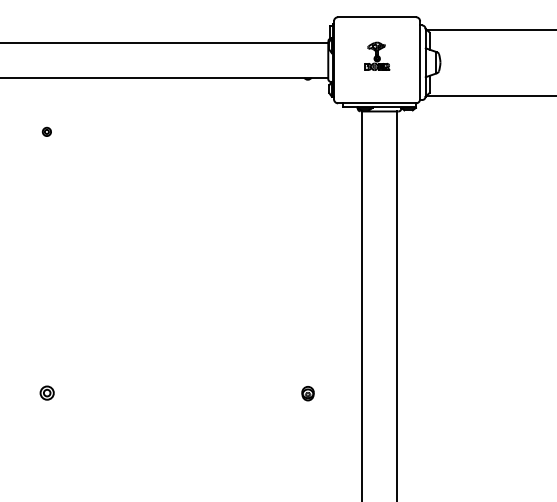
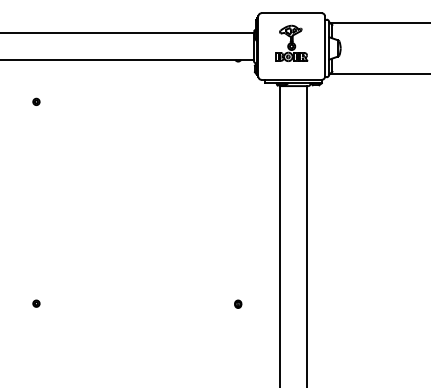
part: (377, 56) -> (292, 43), size x1.67
part: (46, 392) -> (36, 303), size x0.62
part: (307, 393) -> (237, 304), size x0.71

